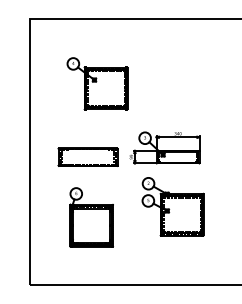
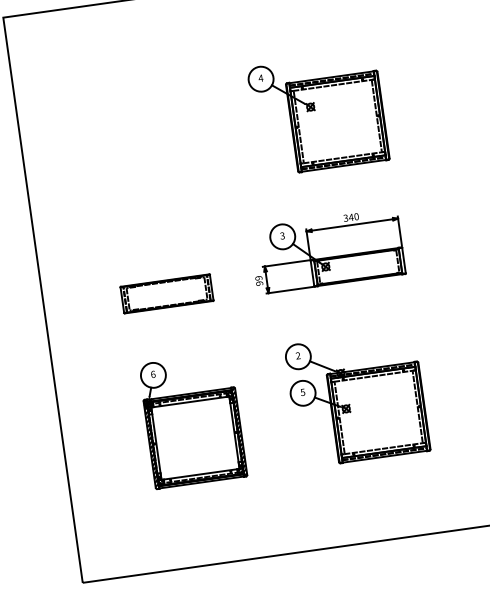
part: (97, 83) -> (318, 113), moved
part: (87, 156) -> (166, 292), size x0.71
part: (172, 206) -> (355, 397), moved

